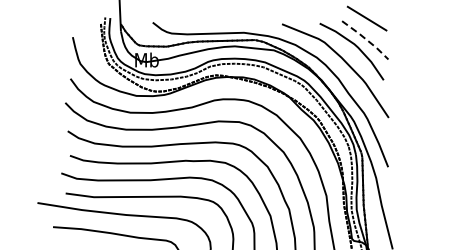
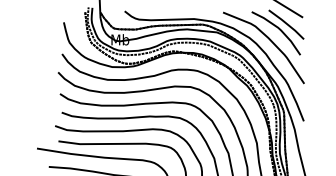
line: (366, 39) -> (287, 24), dashed -> solid

